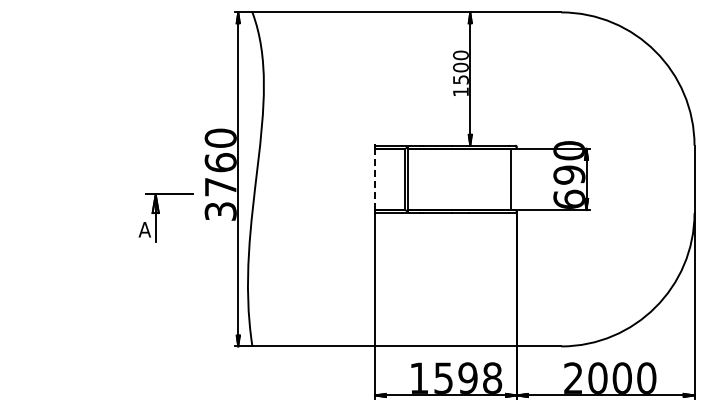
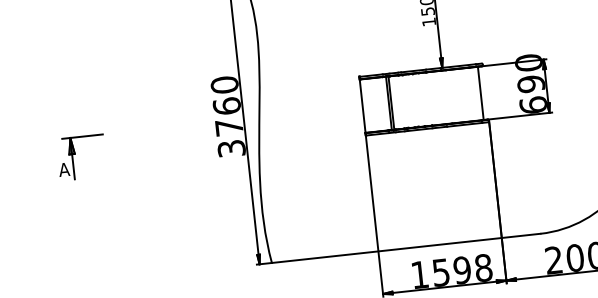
line: (374, 179) -> (362, 106), dashed -> solid
part: (159, 213) -> (75, 154), moved

